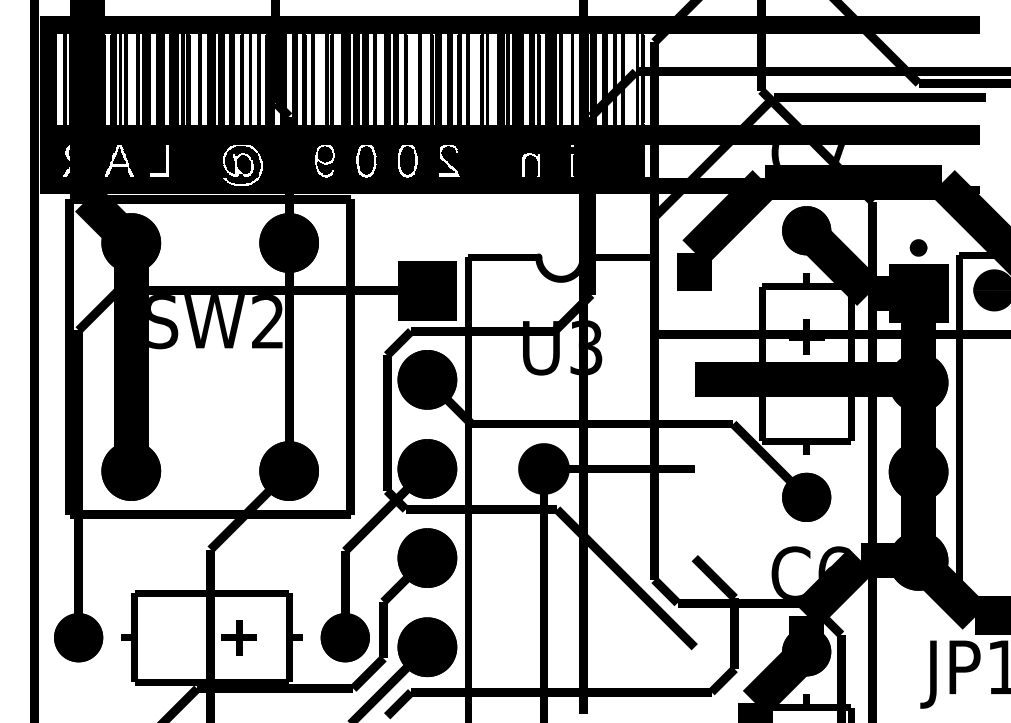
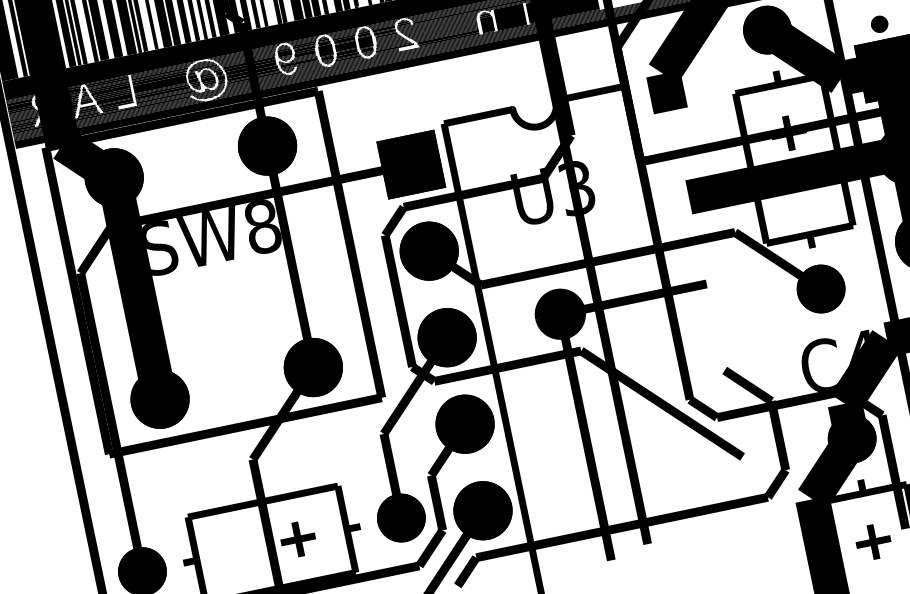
text: (267, 322) -> (262, 227), SW2 -> SW8
text: (833, 561) -> (860, 345), C6 -> C4

